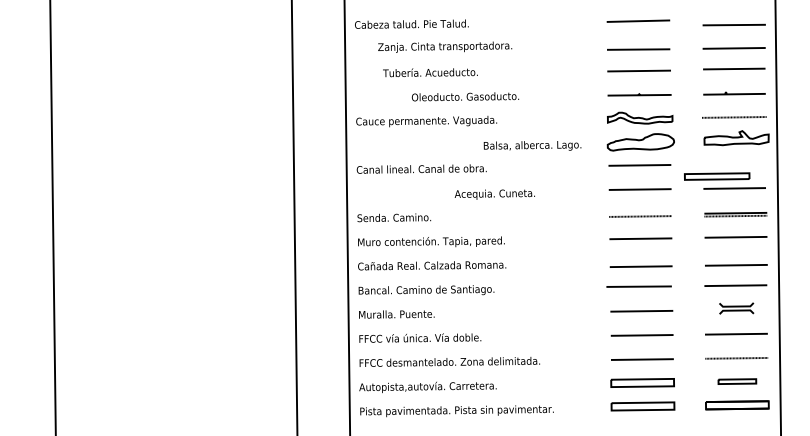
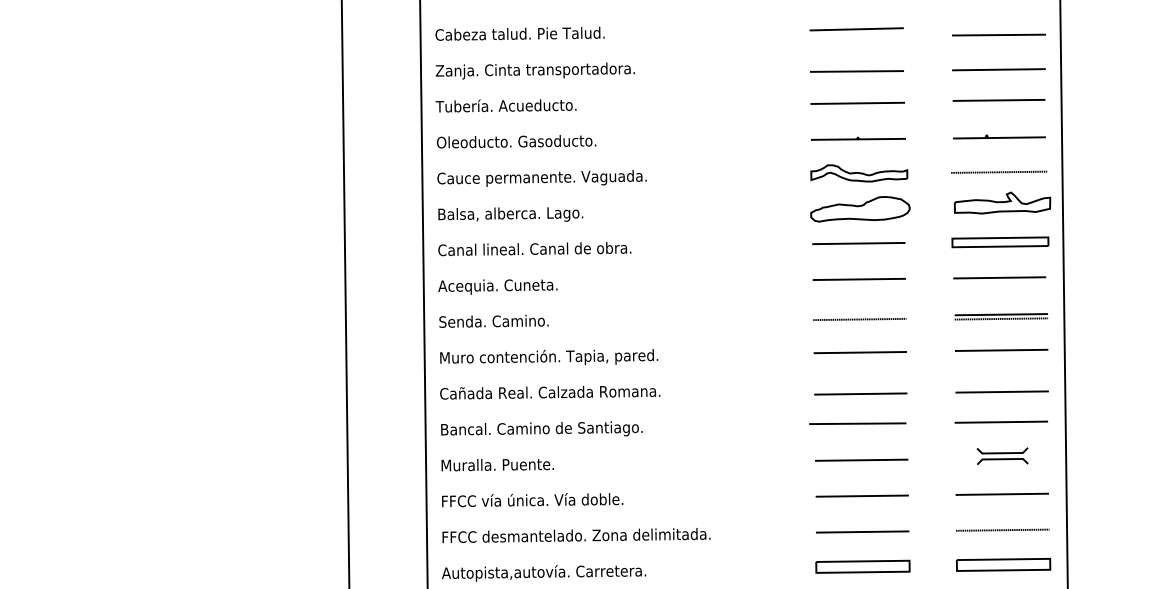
text: (445, 46) -> (535, 69), moved
text: (430, 72) -> (506, 105), moved
text: (465, 96) -> (516, 141), moved
text: (532, 145) -> (510, 213), moved
part: (717, 176) -> (1000, 242), moved
text: (494, 194) -> (497, 286), moved
part: (737, 381) -> (1003, 564), size x1.67

